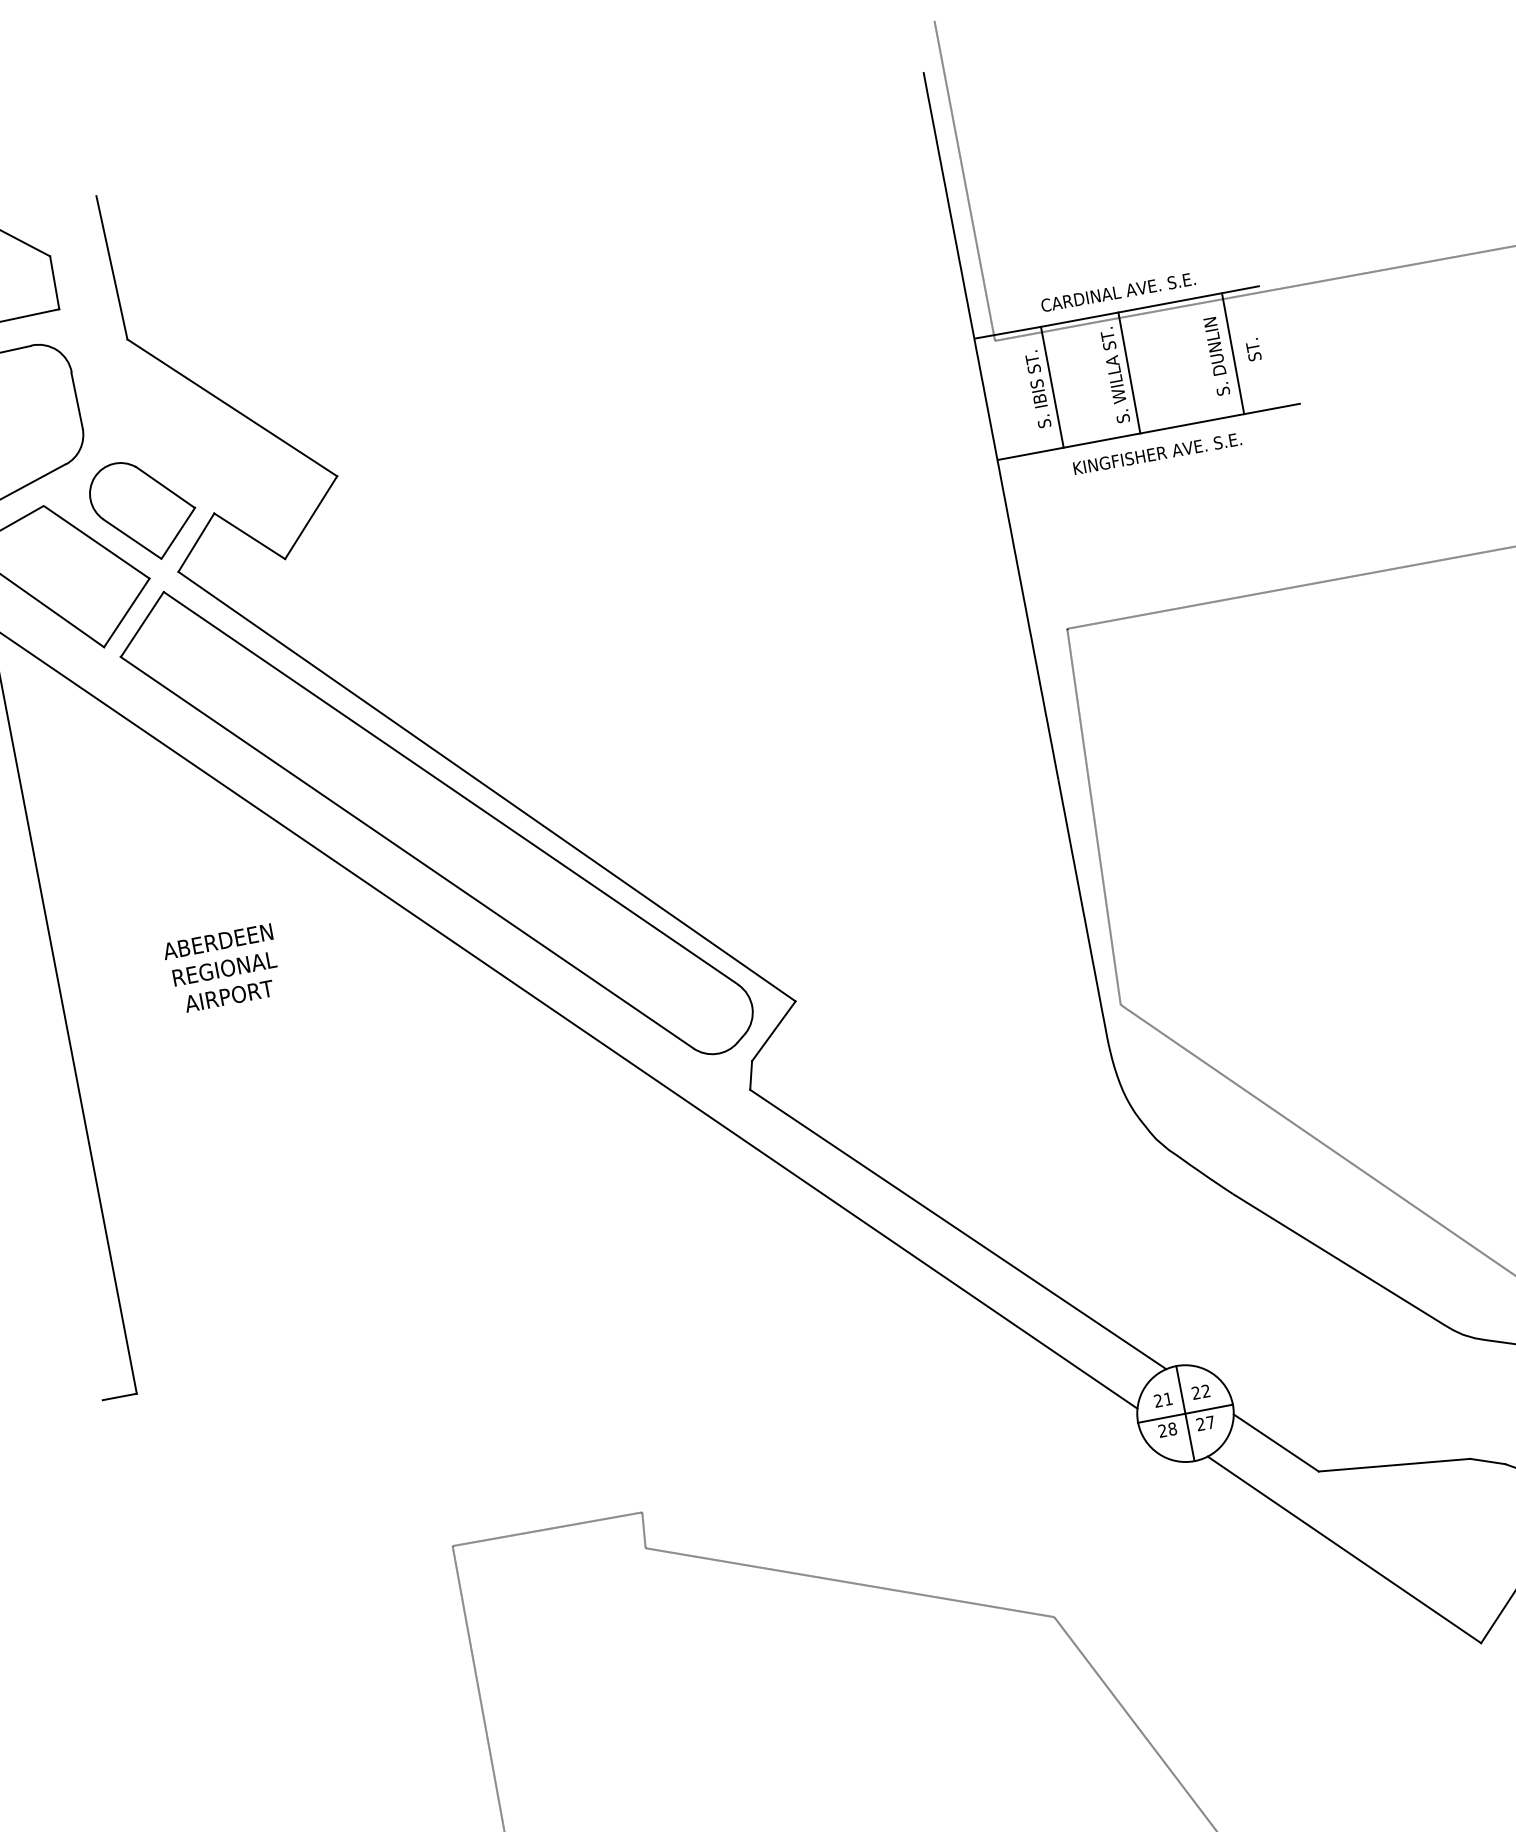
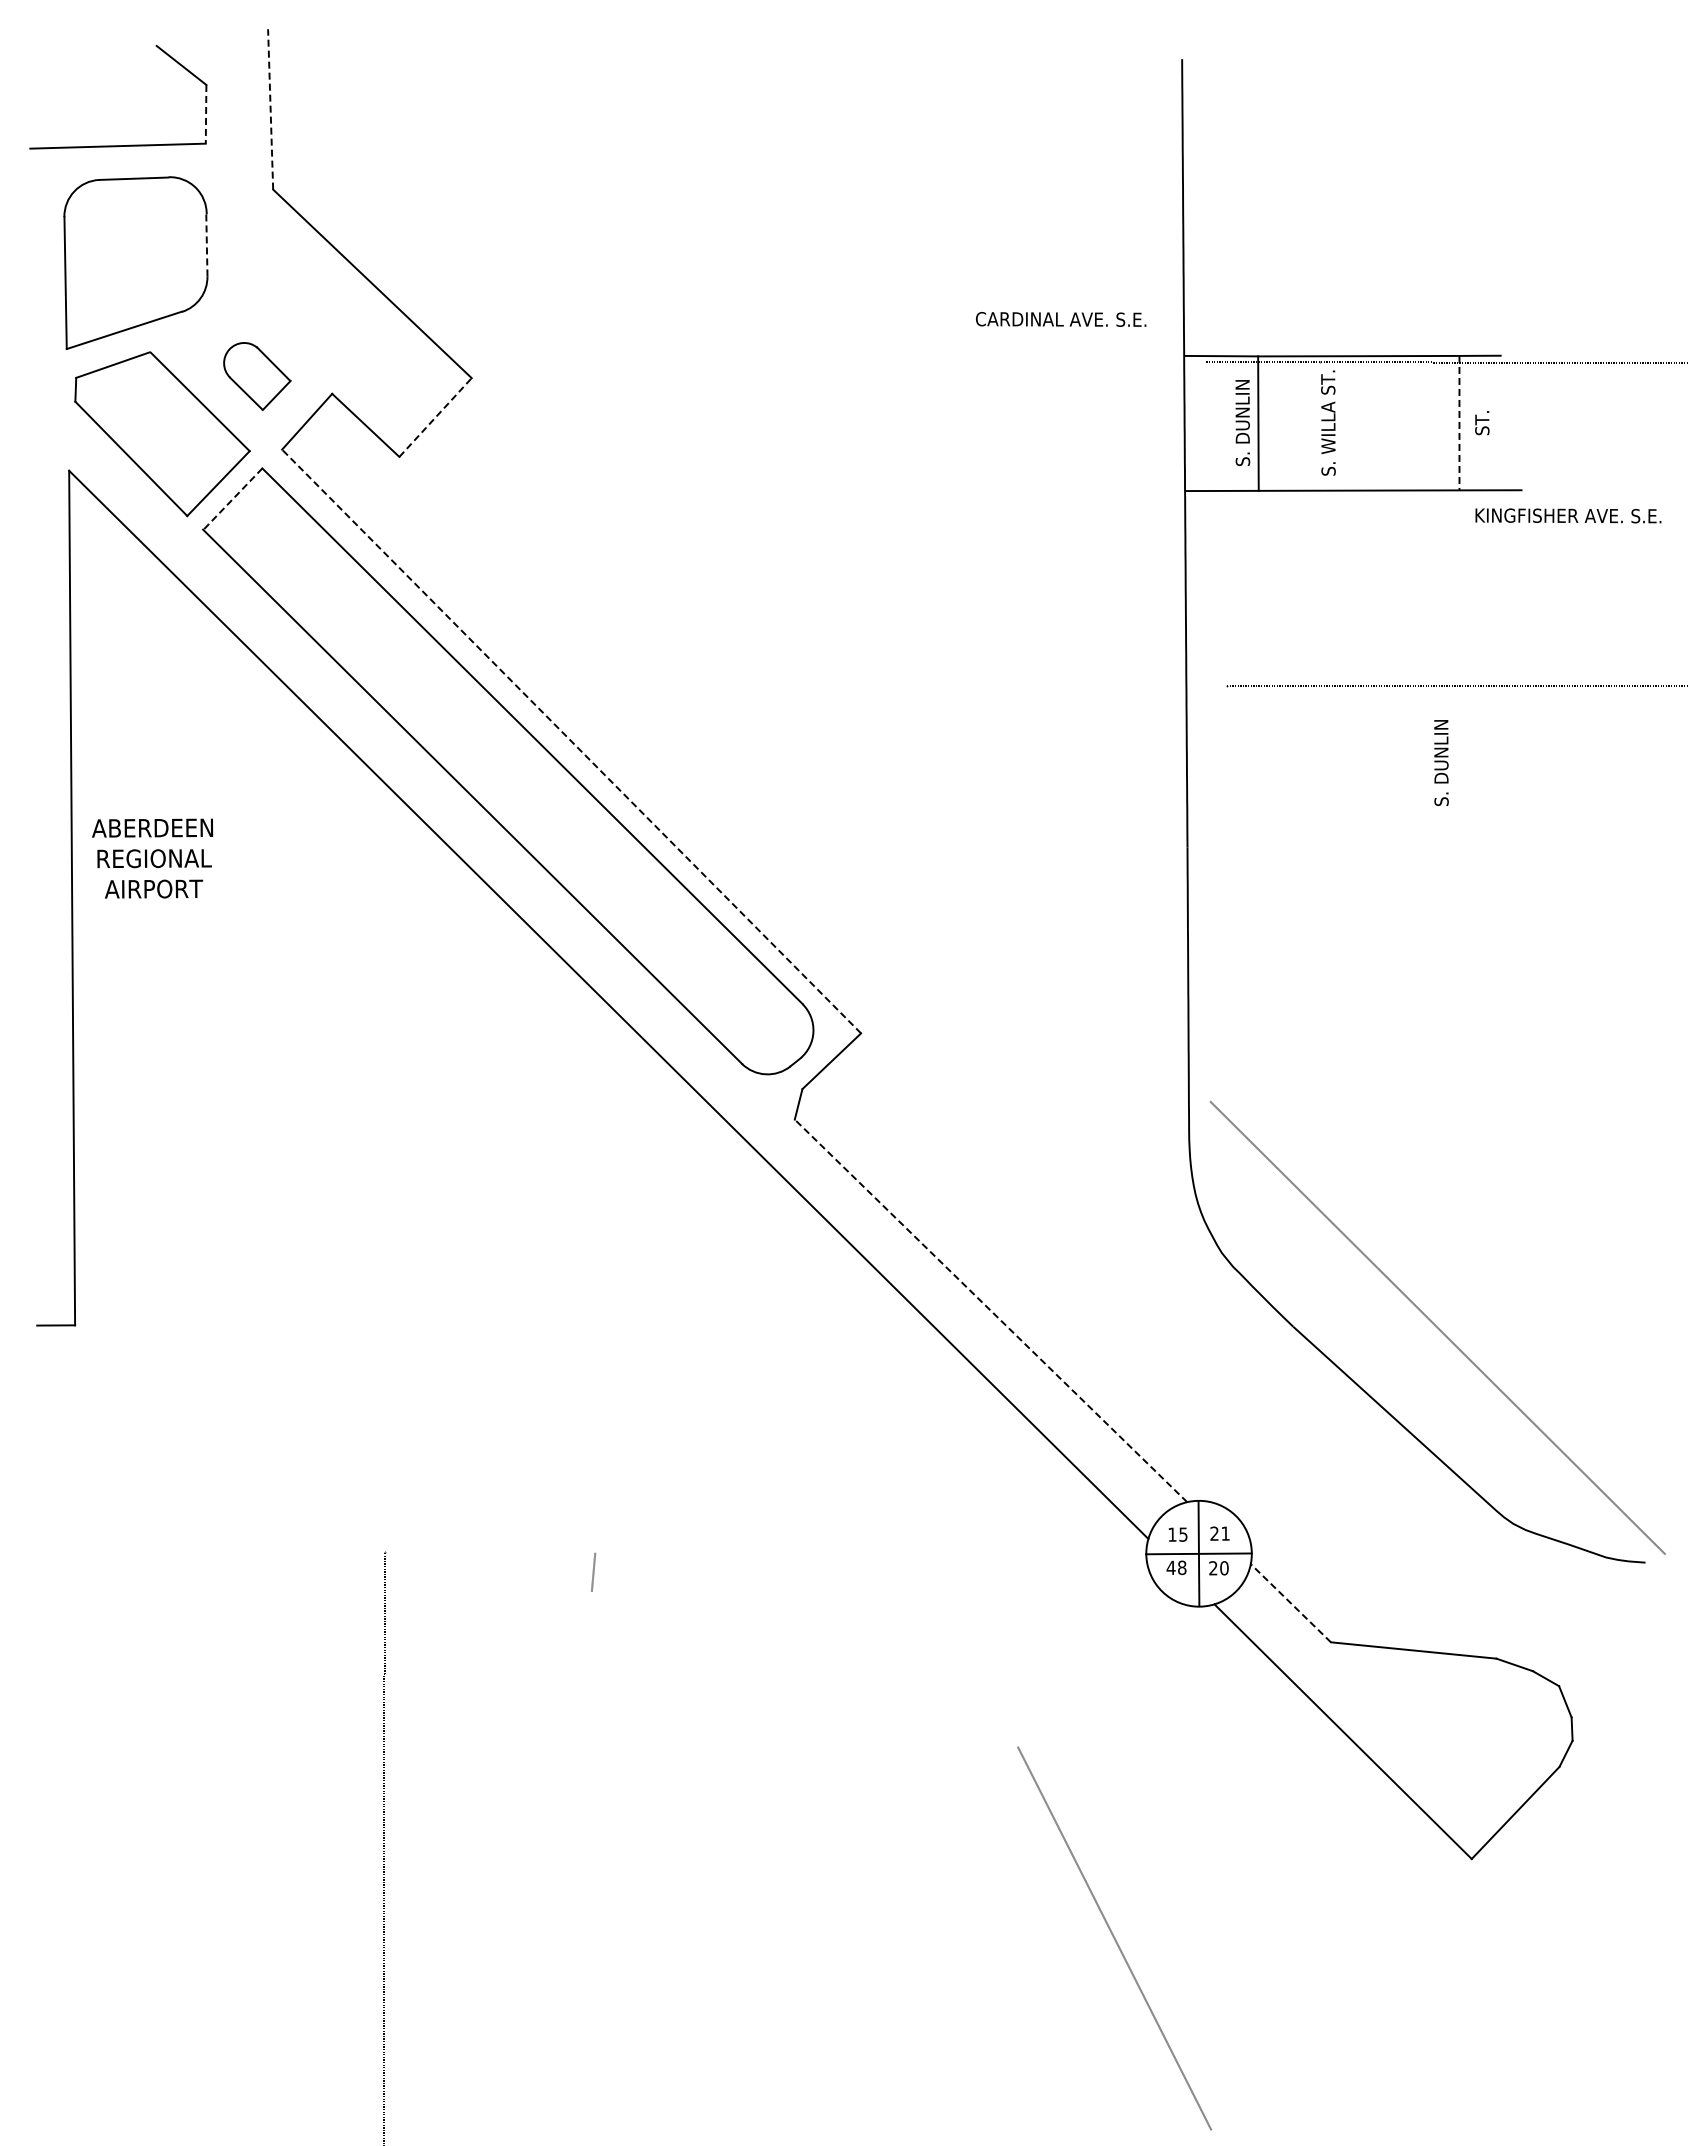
line: (964, 181) -> (1204, 184), removed
line: (111, 266) -> (270, 108), solid -> dashed
line: (55, 282) -> (206, 114), solid -> dashed
text: (1118, 292) -> (1061, 319), moved
line: (1233, 353) -> (1459, 423), solid -> dashed
text: (1216, 356) -> (1441, 762), moved
line: (1128, 373) -> (1343, 423), removed
text: (1037, 389) -> (1242, 423), S. IBIS ST. -> S. DUNLIN
line: (76, 400) -> (206, 245), solid -> dashed
text: (1157, 453) -> (1568, 515), moved
part: (144, 510) -> (257, 376), size x0.6
line: (311, 517) -> (435, 417), solid -> dashed
line: (142, 623) -> (233, 498), solid -> dashed
line: (486, 786) -> (571, 741), solid -> dashed
line: (1093, 816) -> (1218, 893), removed
text: (222, 968) -> (152, 858), moved
line: (957, 1229) -> (990, 1310), solid -> dashed
text: (1205, 1391) -> (1225, 1533), 22 -> 21
text: (1162, 1399) -> (1177, 1534), 21 -> 15
text: (1210, 1422) -> (1224, 1568), 27 -> 20
text: (1162, 1430) -> (1170, 1567), 28 -> 48
line: (1275, 1442) -> (1290, 1602), solid -> dashed
line: (546, 1528) -> (489, 1551), removed
line: (849, 1581) -> (804, 1668), removed

